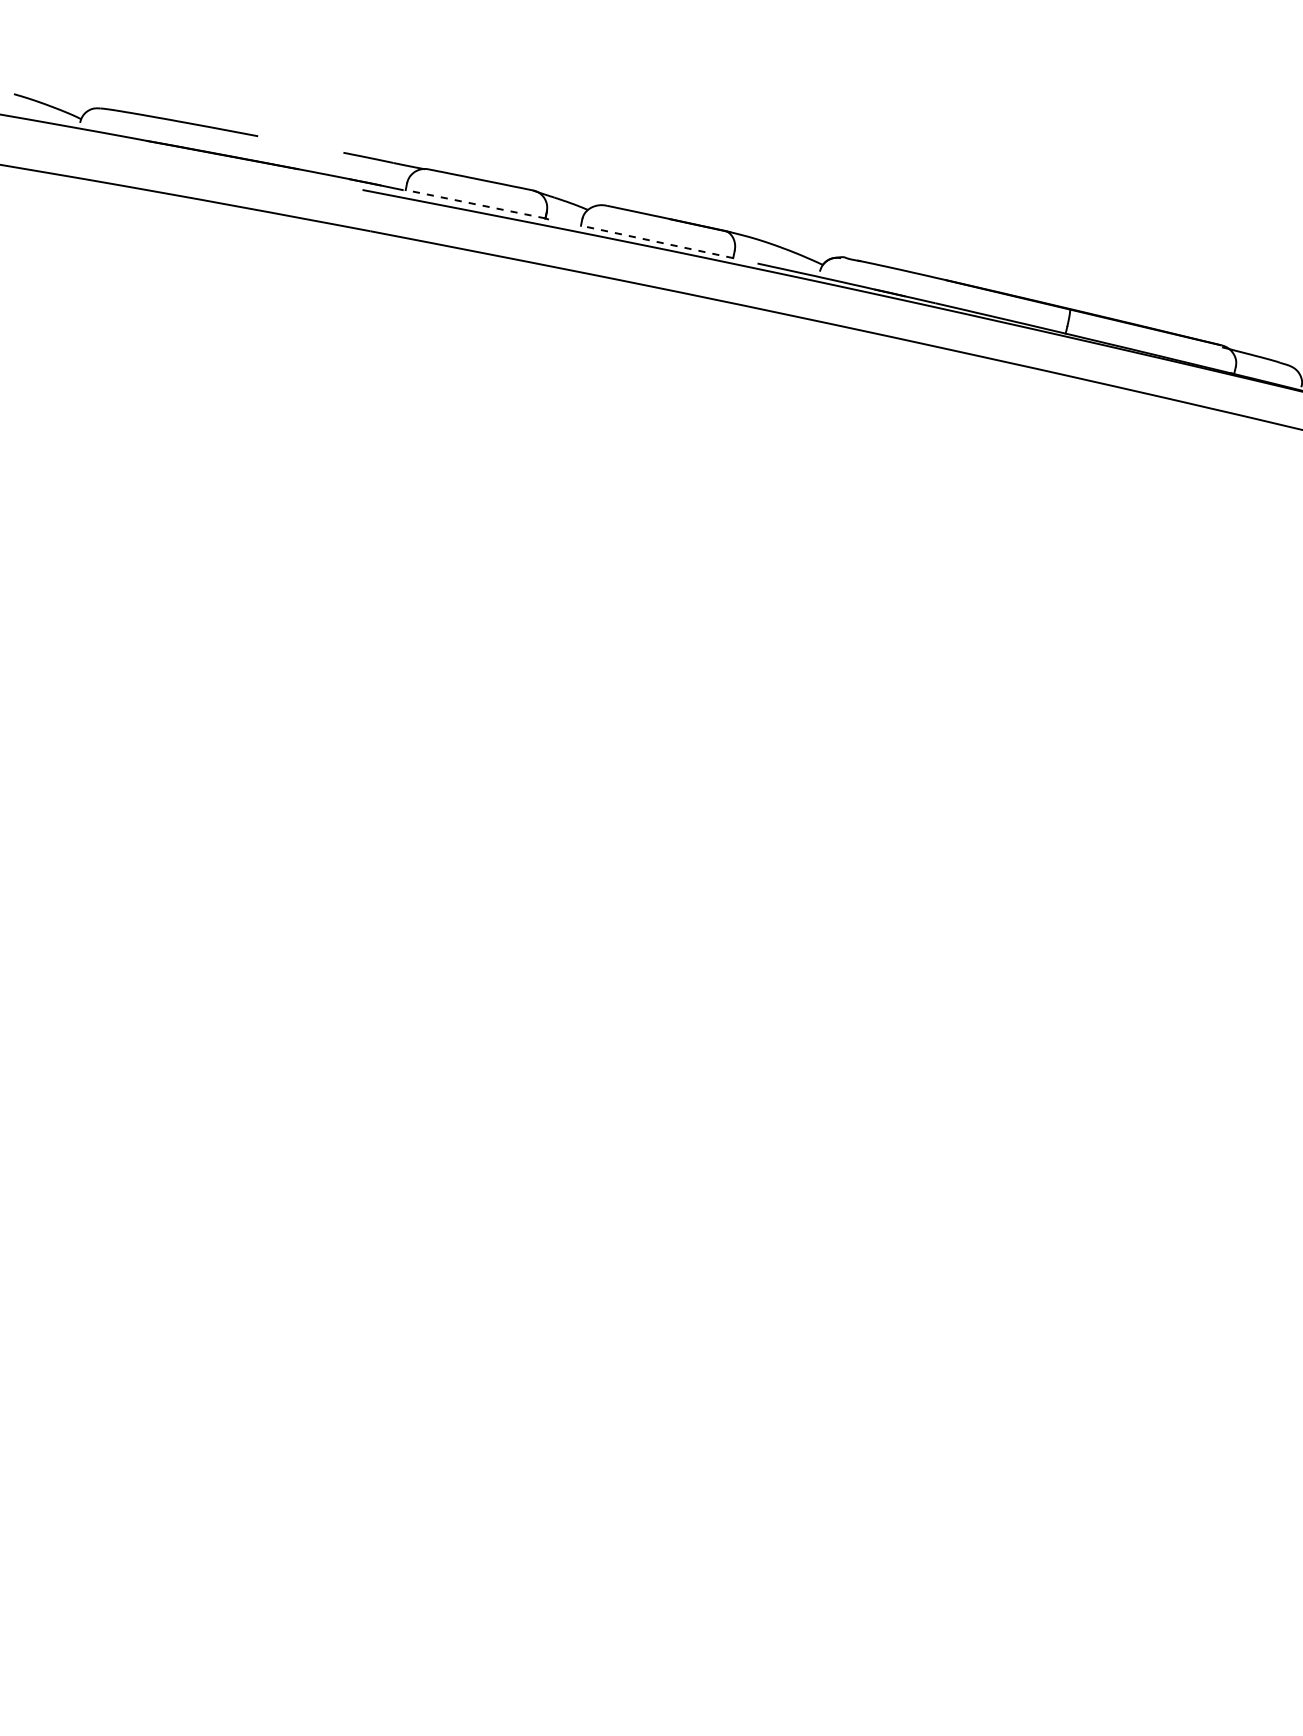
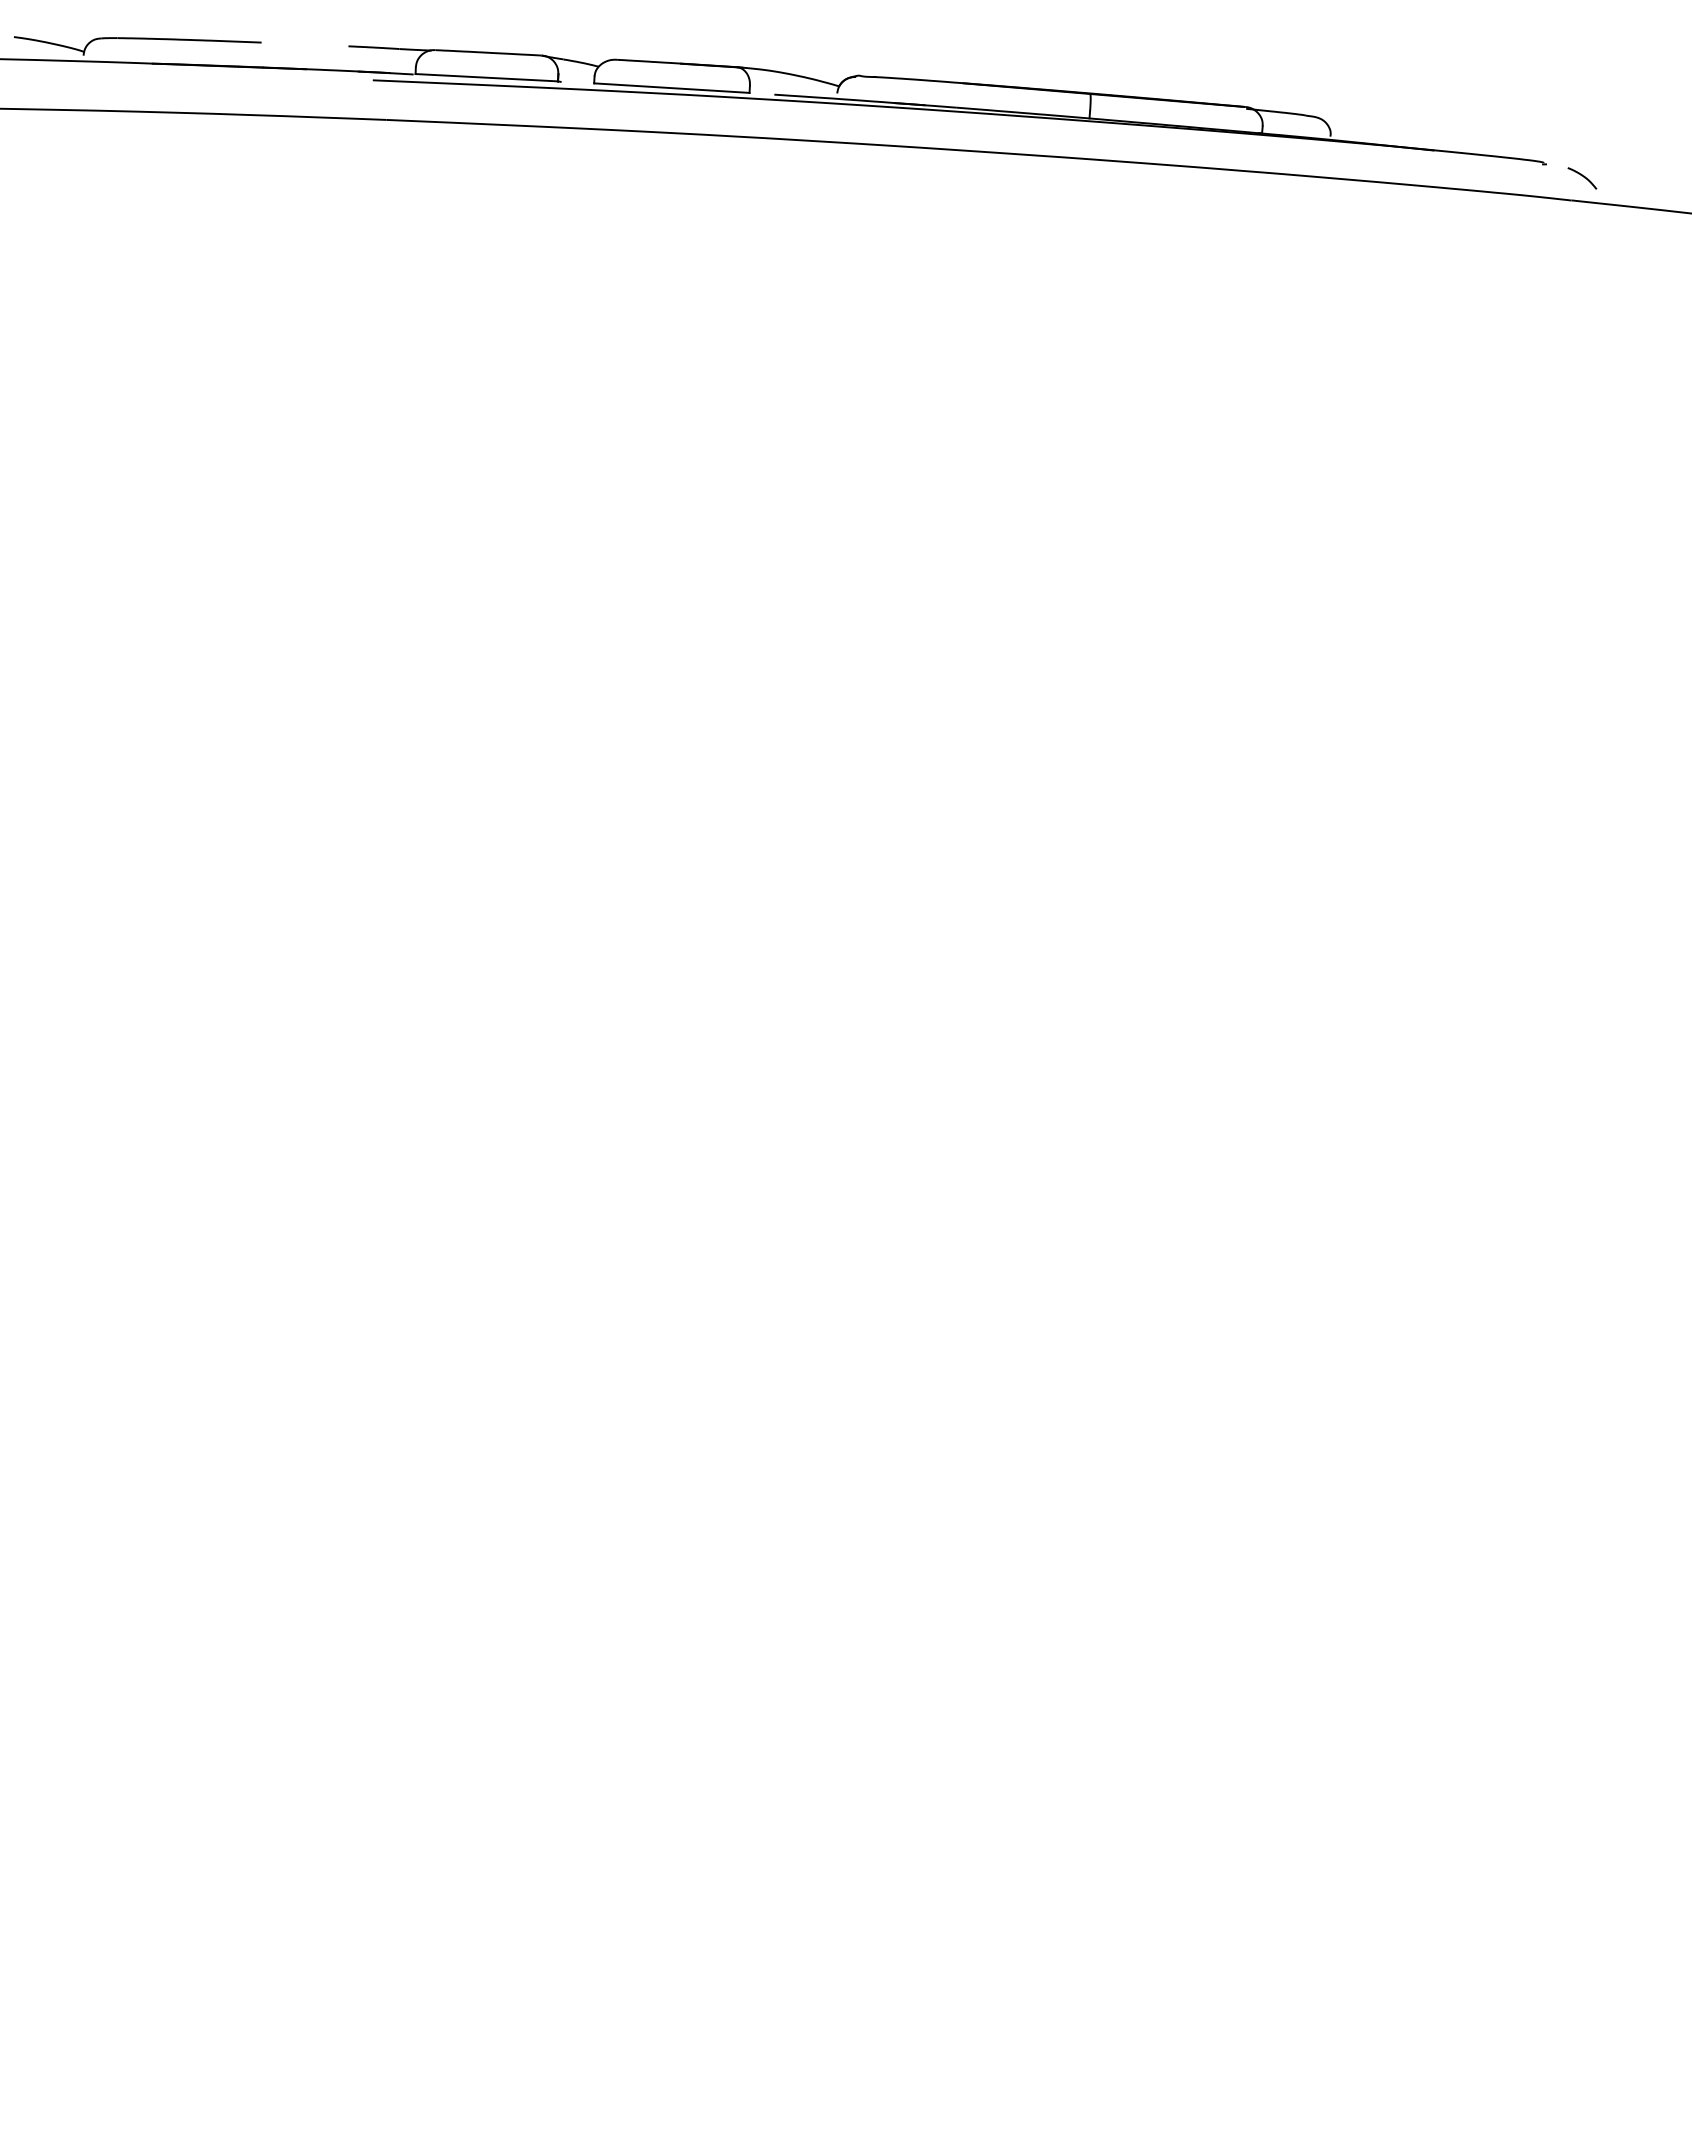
line: (475, 204) -> (486, 77), dashed -> solid
line: (656, 242) -> (671, 88), dashed -> solid

